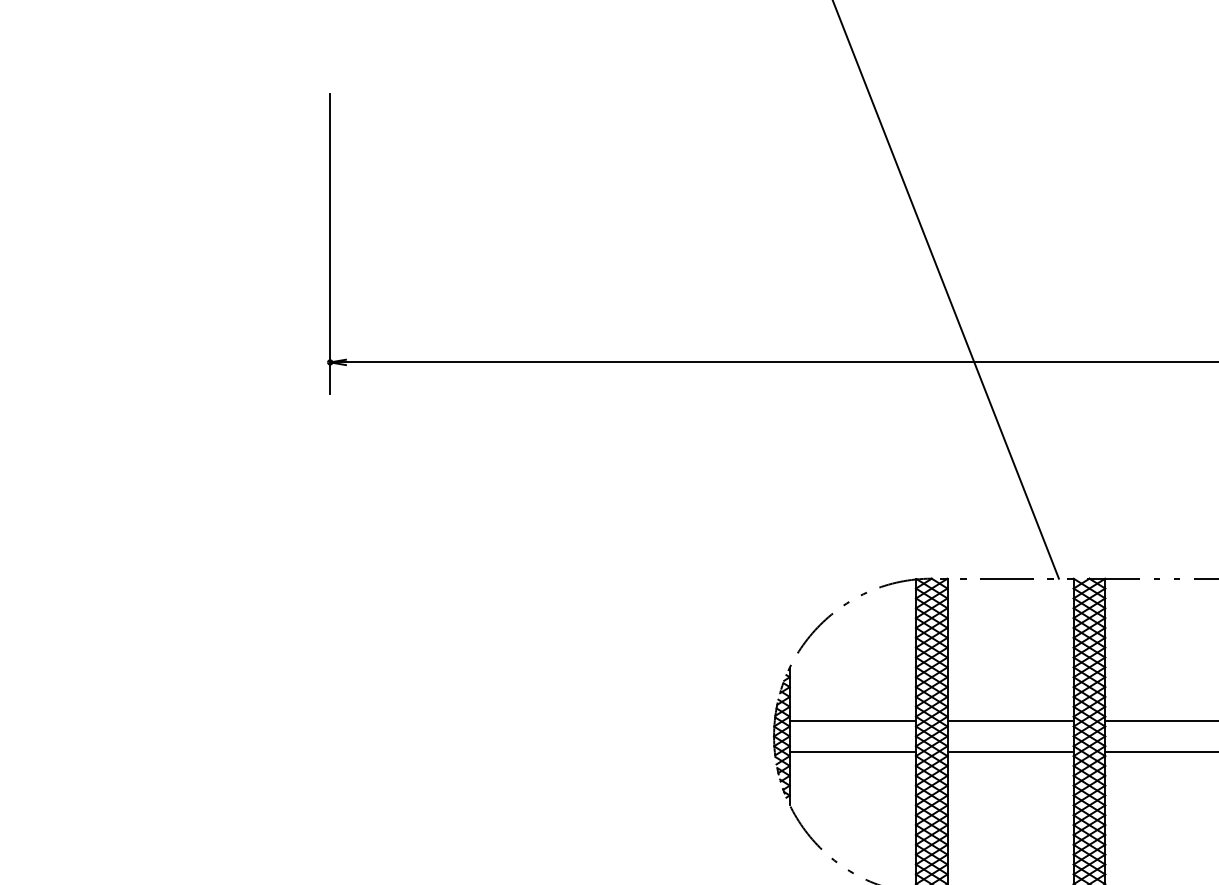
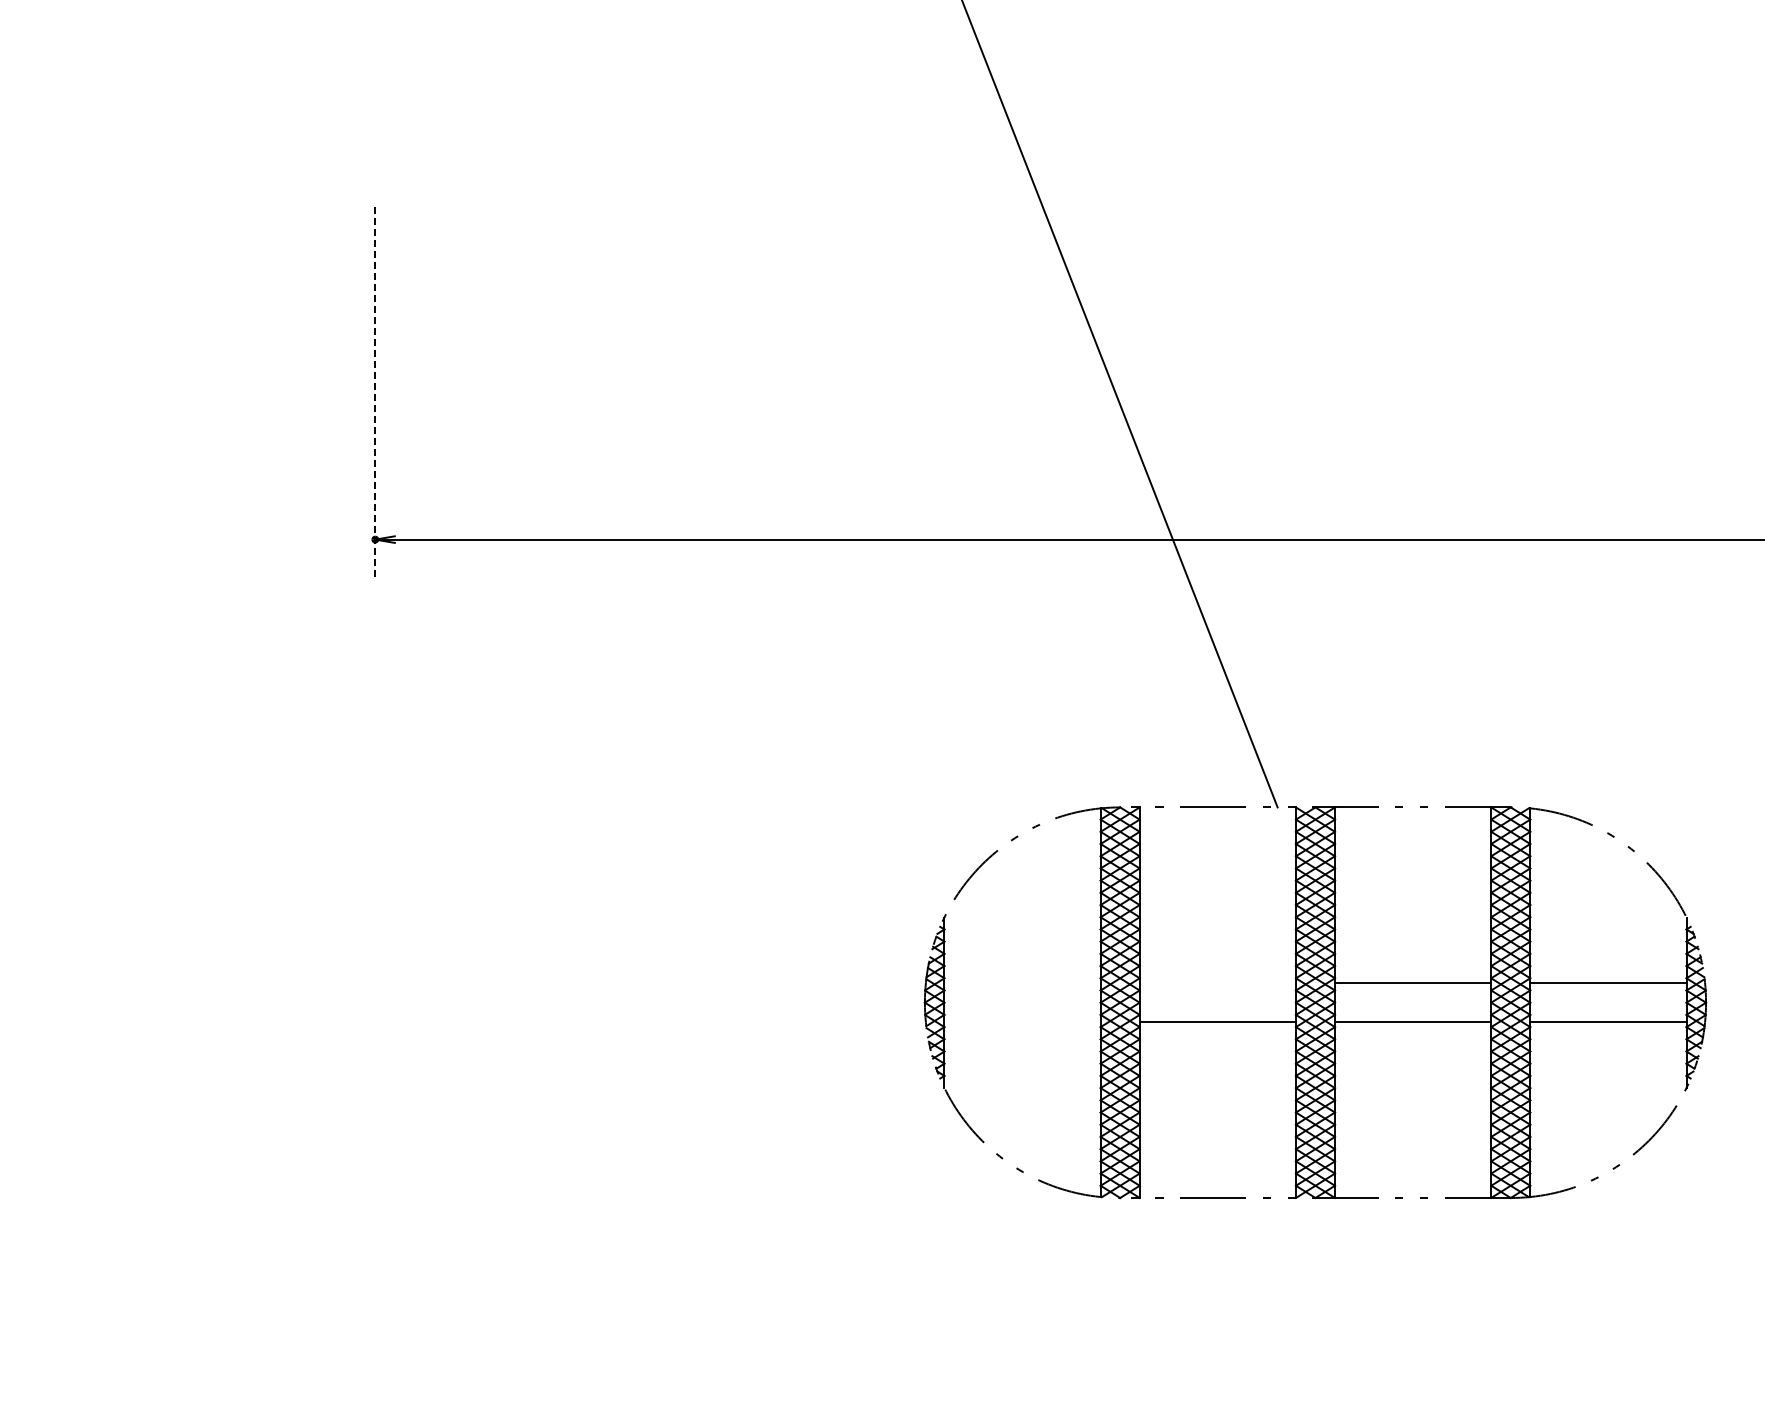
line: (330, 244) -> (375, 393), solid -> dashed
line: (852, 720) -> (1022, 983), removed
line: (1010, 720) -> (1217, 983), removed
line: (852, 752) -> (1022, 1022), removed

